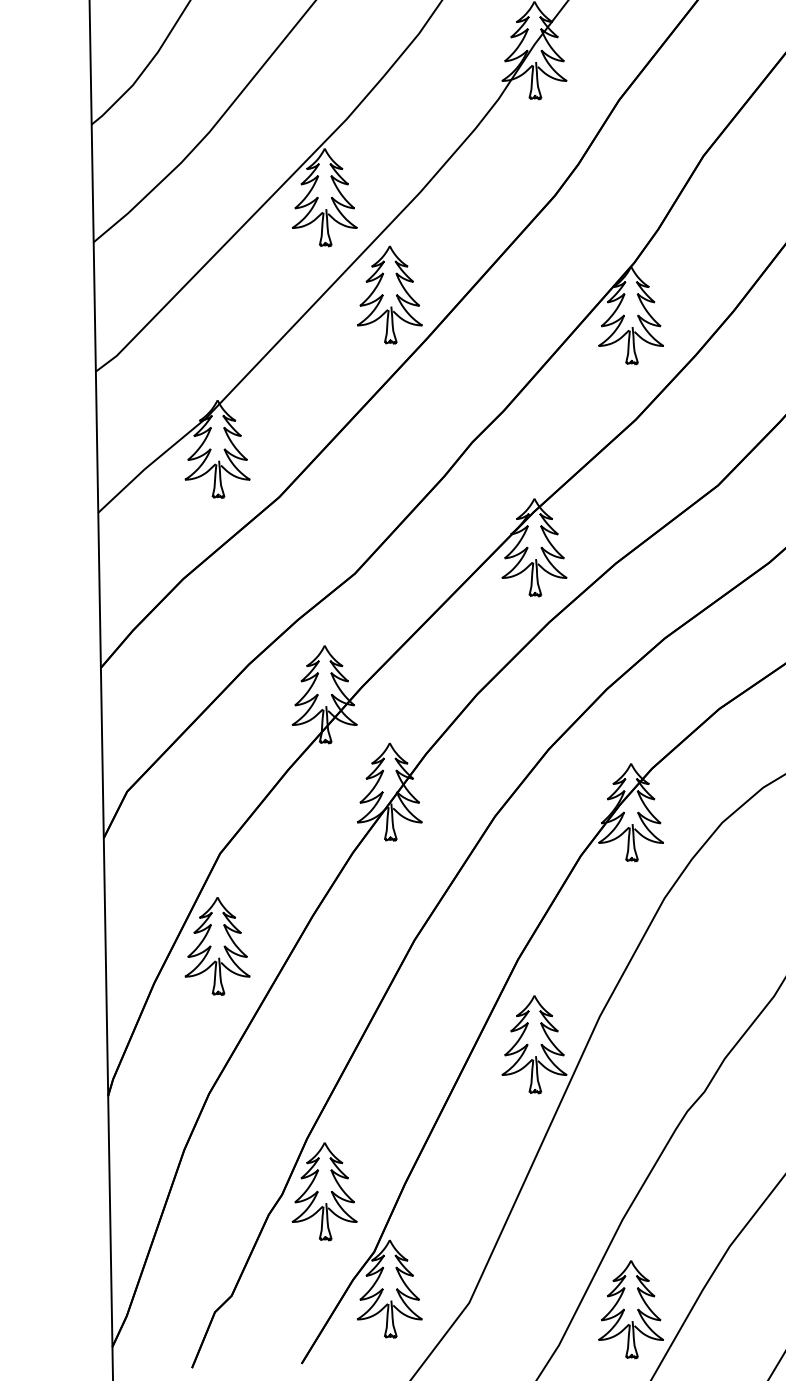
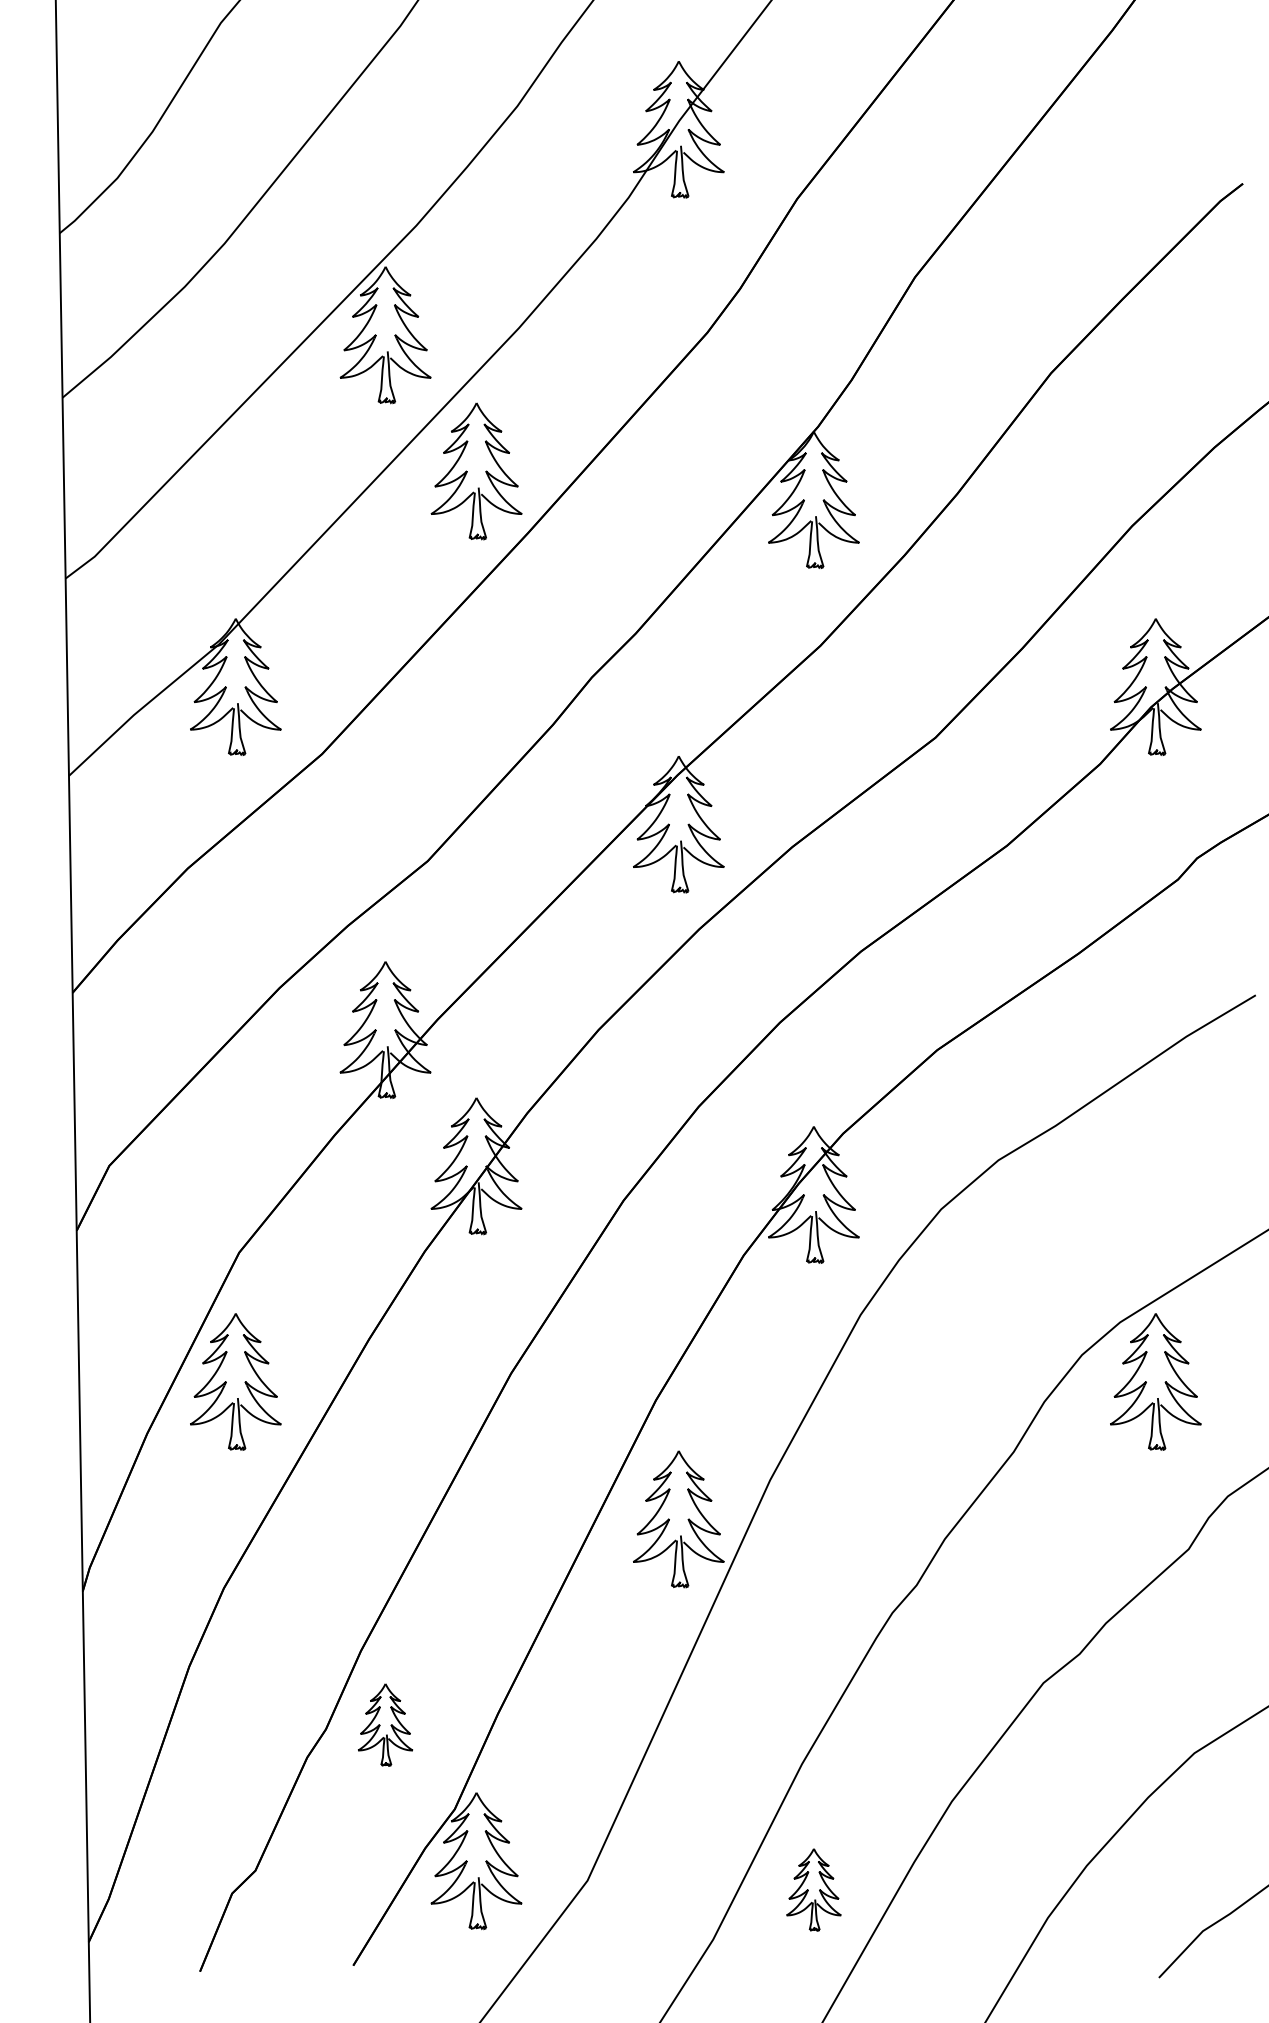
part: (324, 1191) -> (385, 1724), size x0.6
part: (630, 1309) -> (813, 1889), size x0.6

